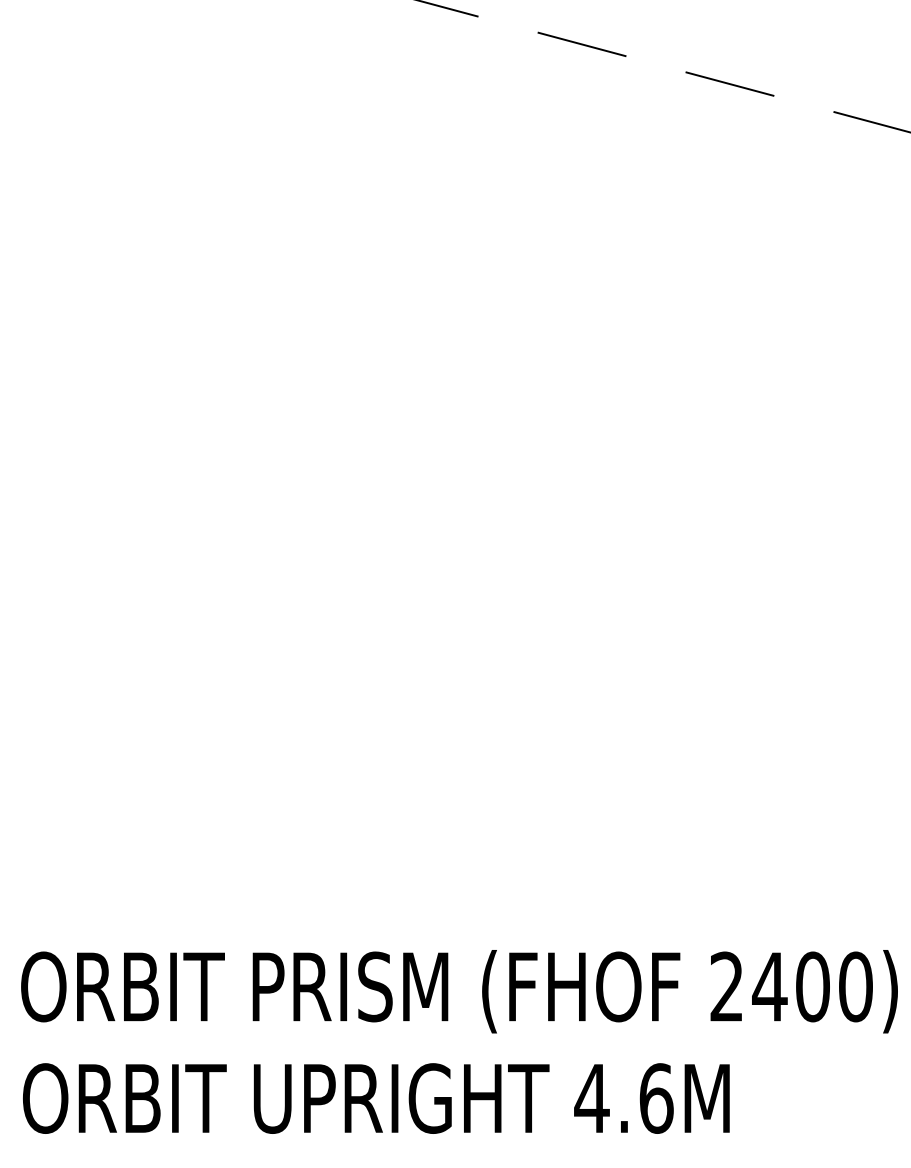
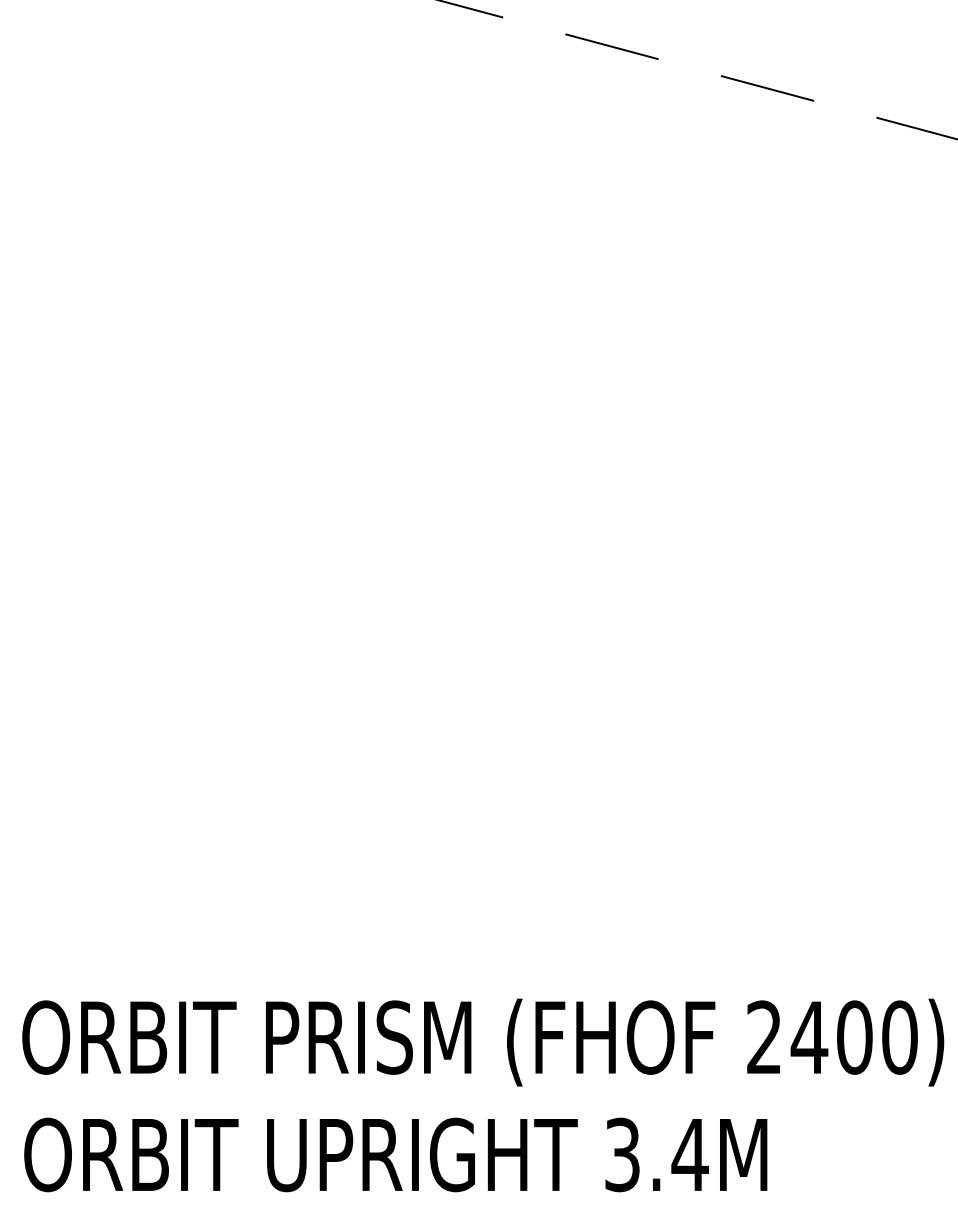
text: (624, 1098) -> (656, 1154), 4.6M -> 3.4M

